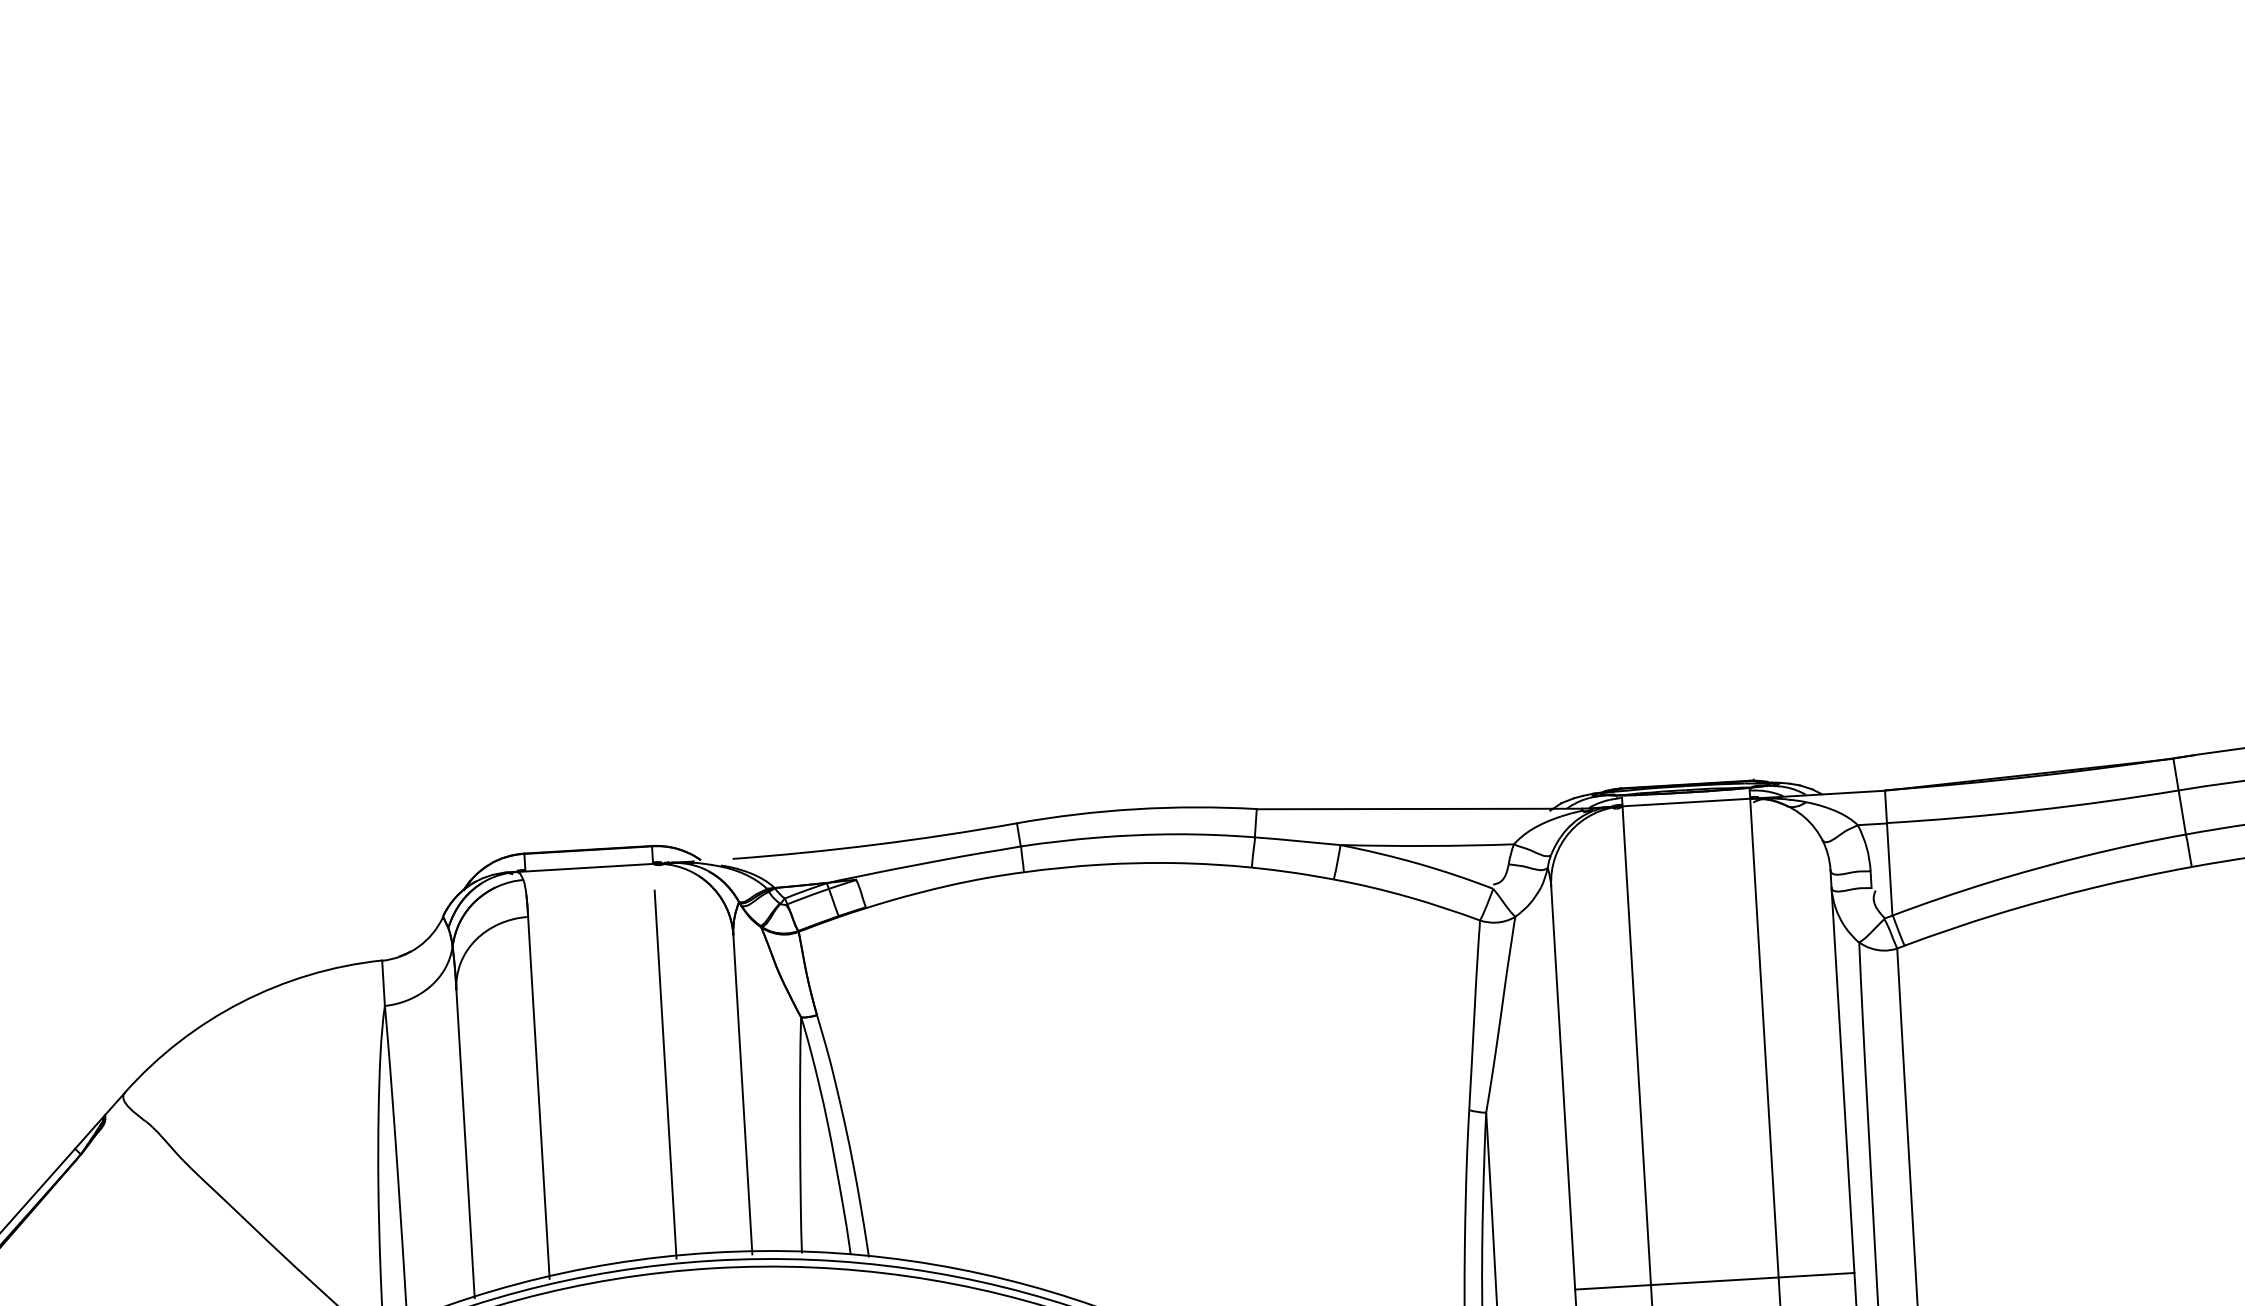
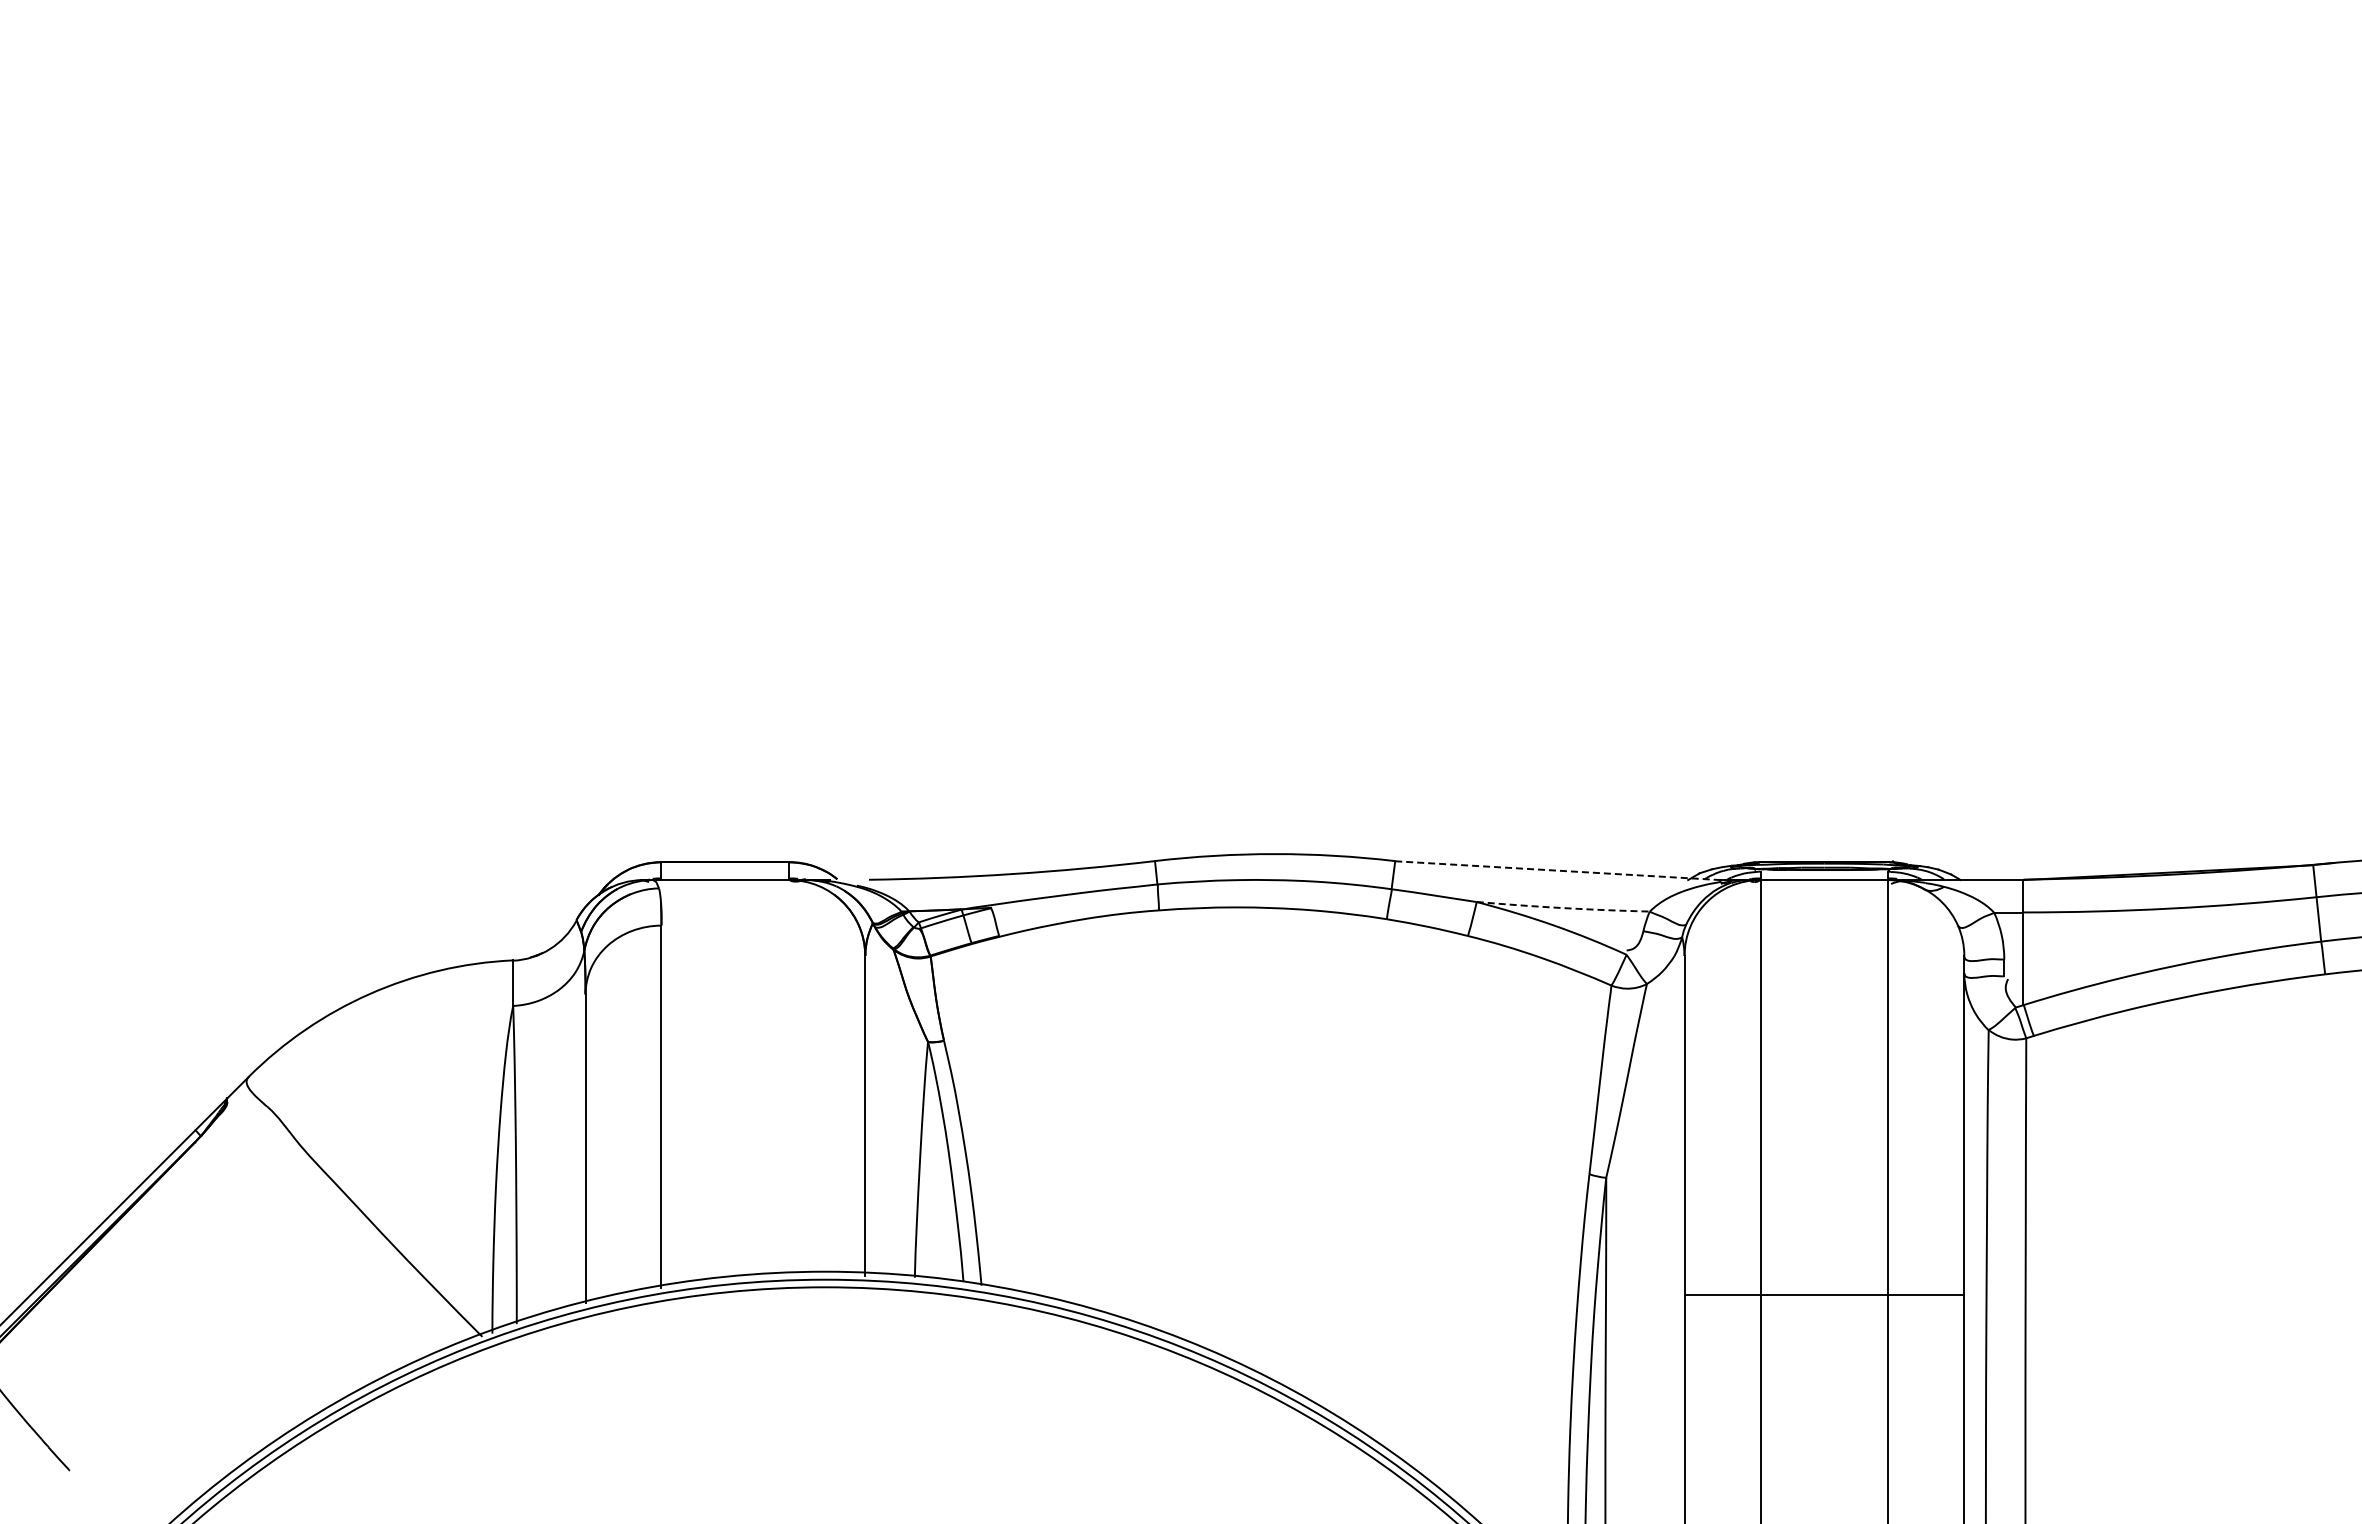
line: (1419, 808) -> (1557, 870), solid -> dashed
arc: (1427, 846) -> (1563, 908), solid -> dashed
line: (665, 1073) -> (789, 1090), removed
line: (1714, 1281) -> (1824, 1294), moved

